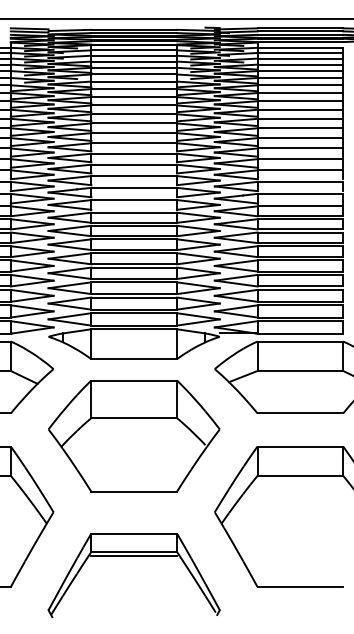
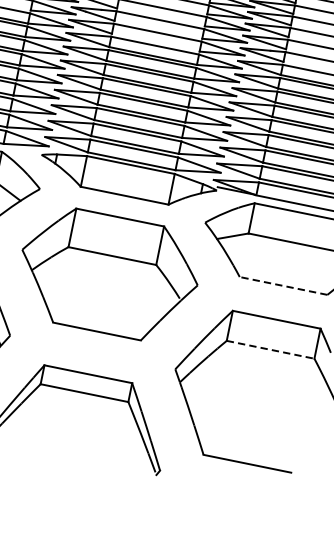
line: (300, 413) -> (283, 285), solid -> dashed
line: (300, 475) -> (270, 349), solid -> dashed
line: (134, 555) -> (84, 396), removed

